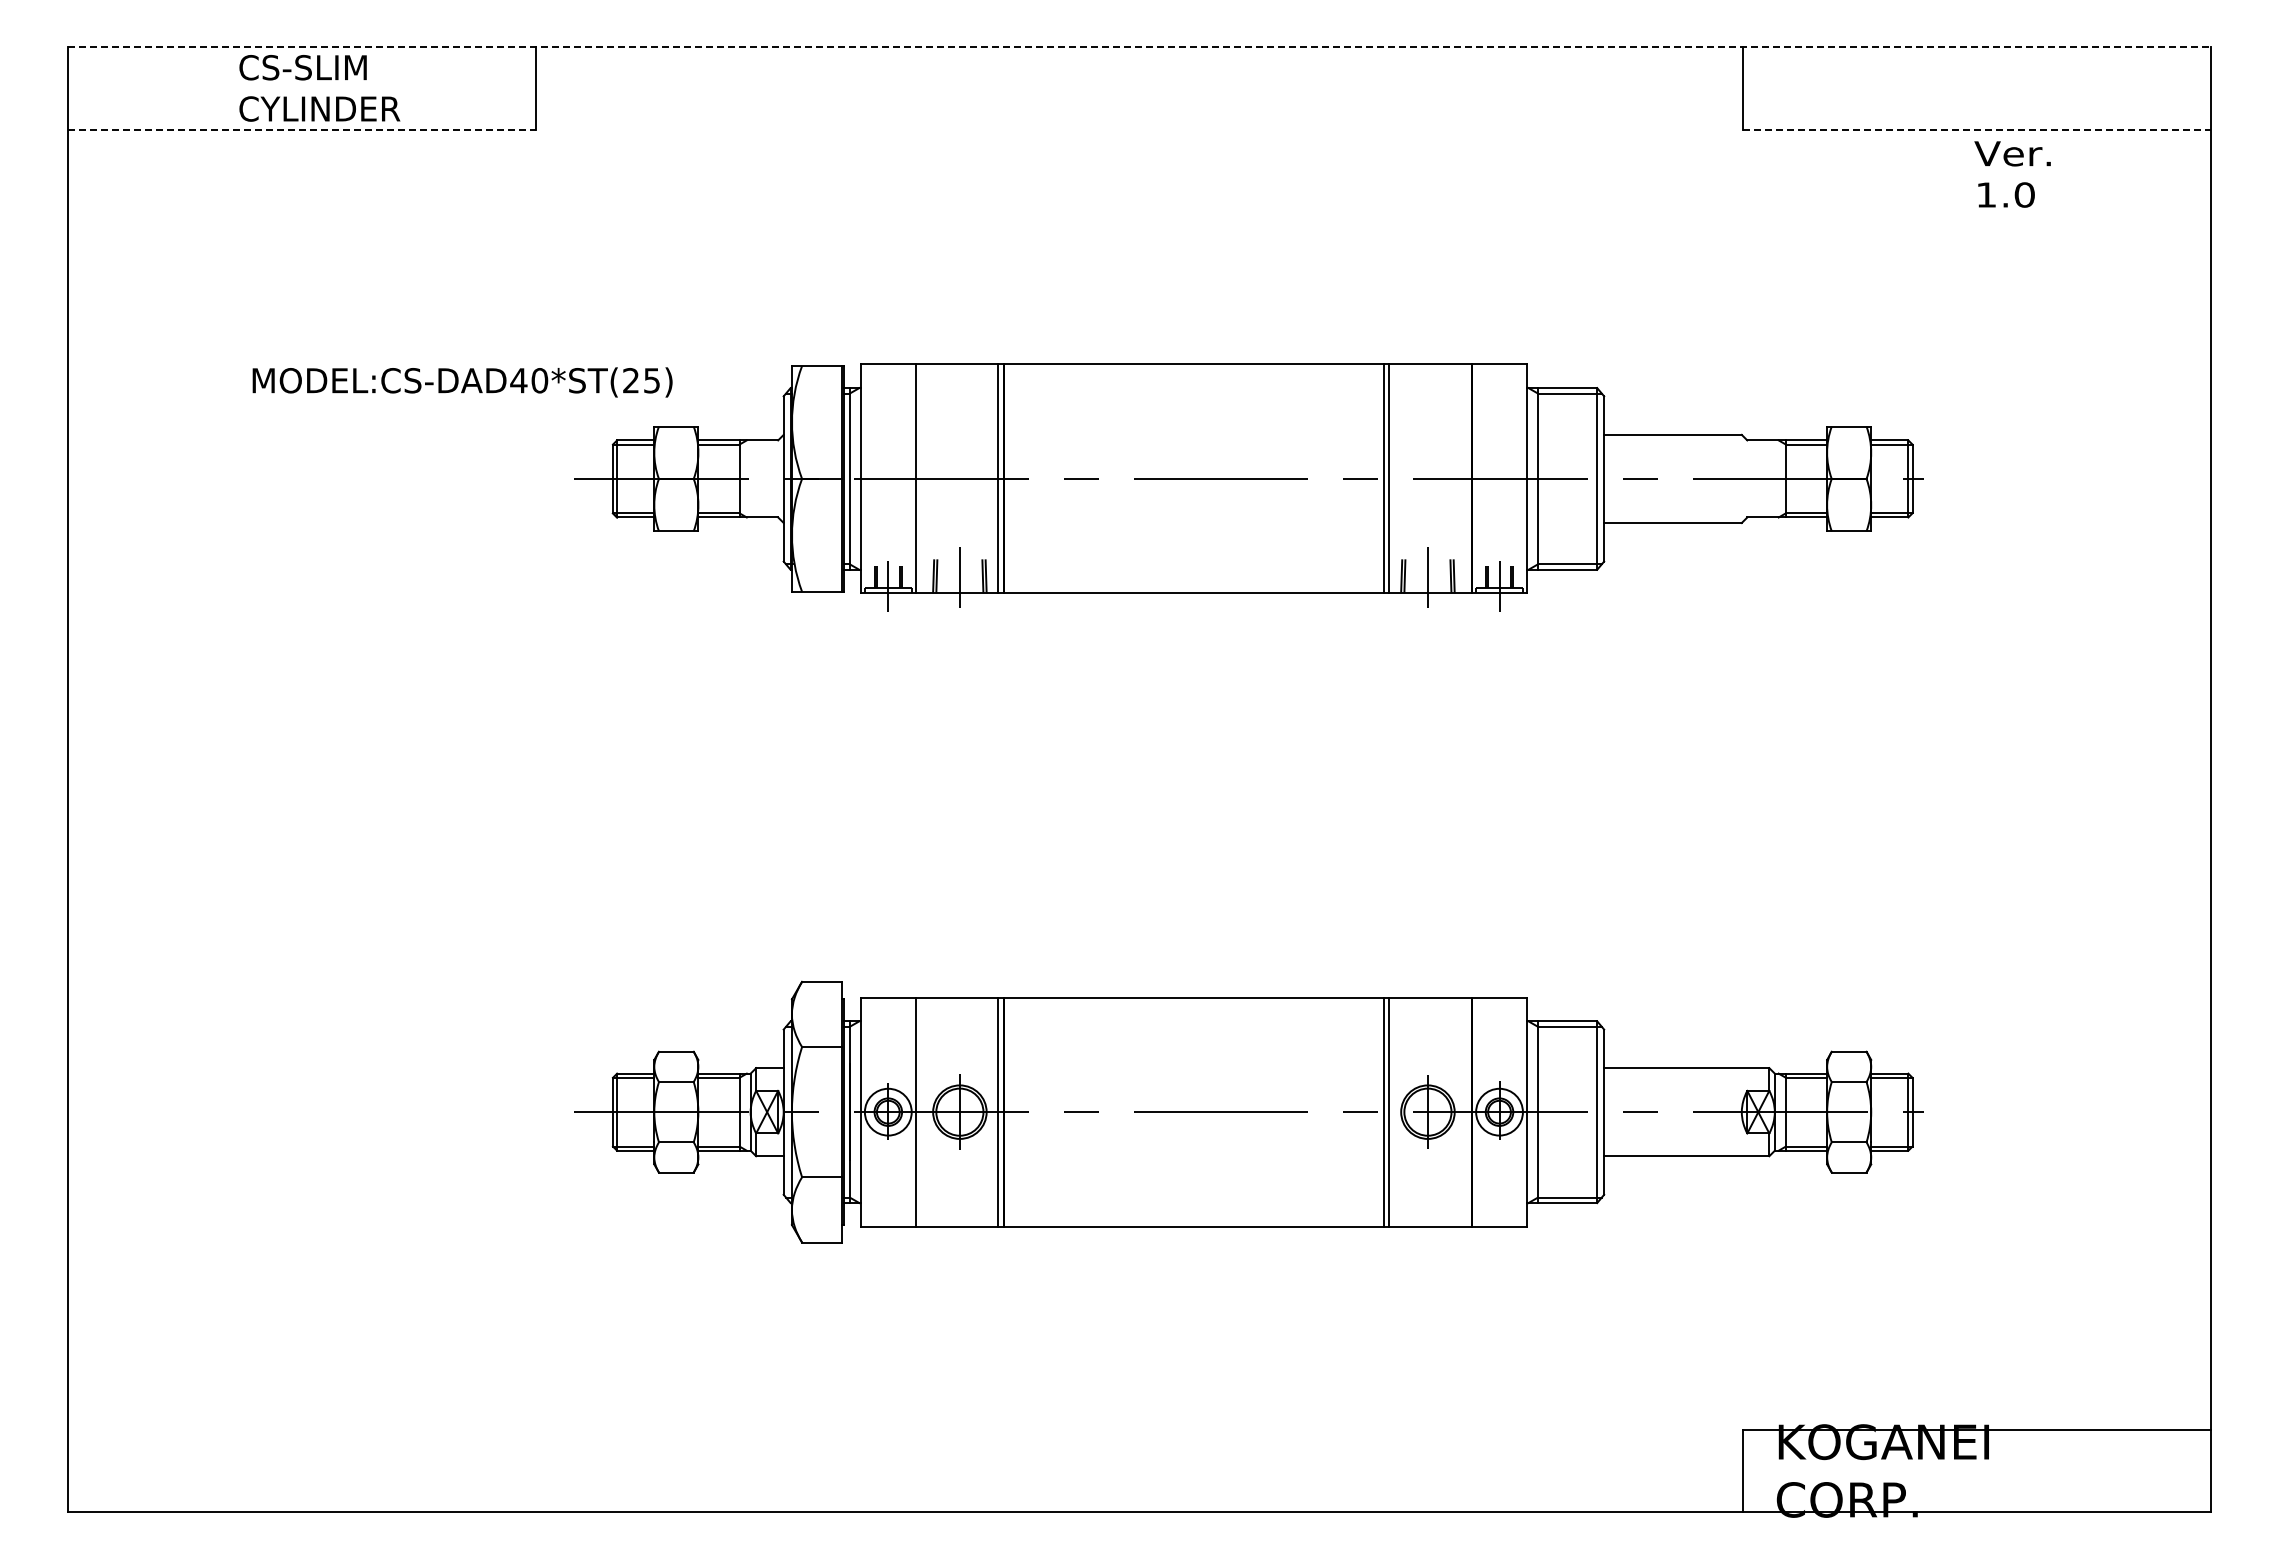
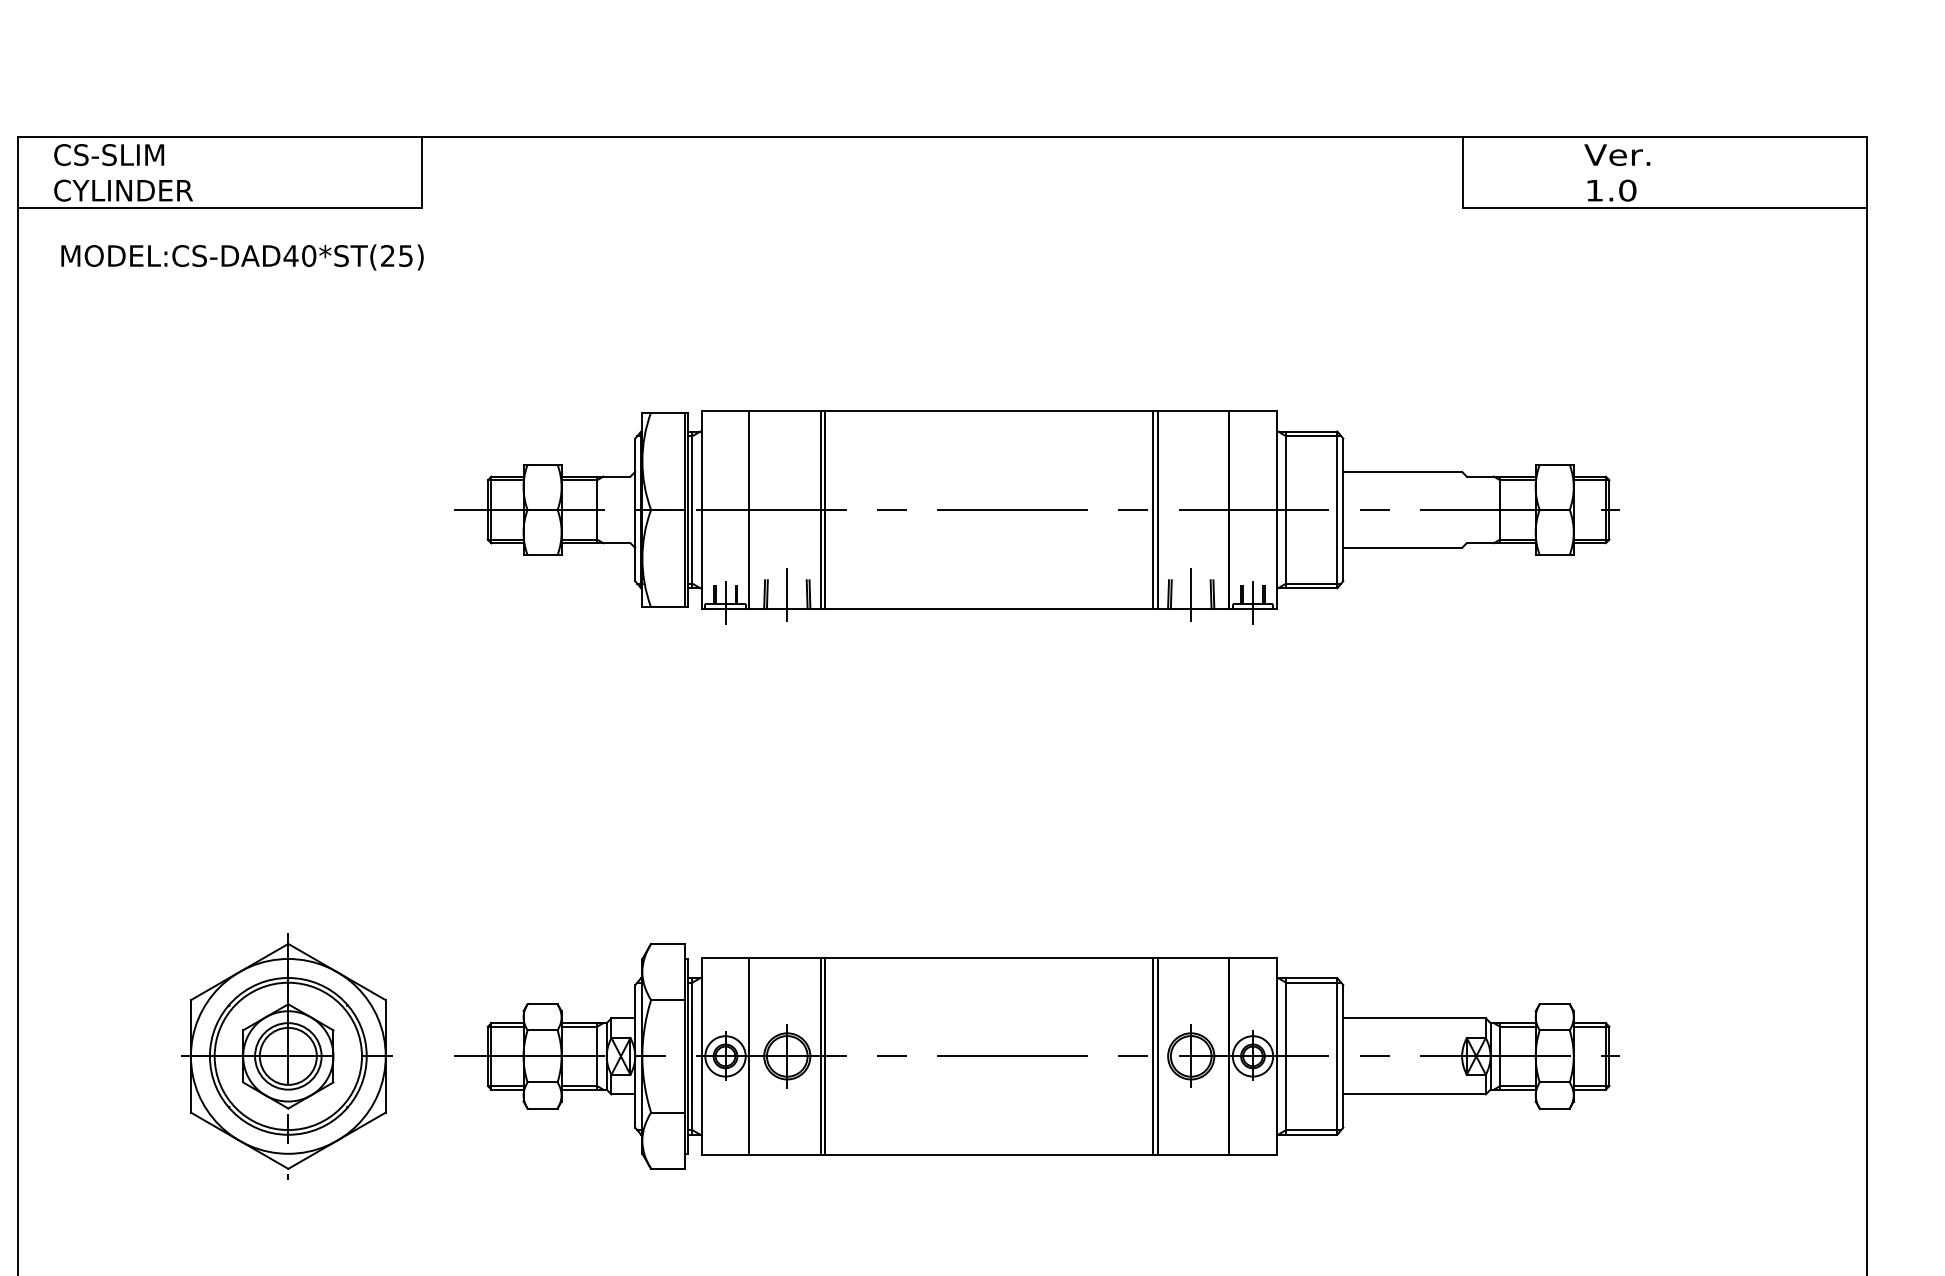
line: (1139, 47) -> (942, 137), dashed -> solid
text: (319, 88) -> (123, 172), moved
line: (302, 129) -> (219, 208), dashed -> solid
line: (1977, 129) -> (1665, 208), dashed -> solid
text: (2012, 174) -> (1617, 172), moved
text: (462, 382) -> (242, 257), moved
part: (380, 1111) -> (287, 1055), added

